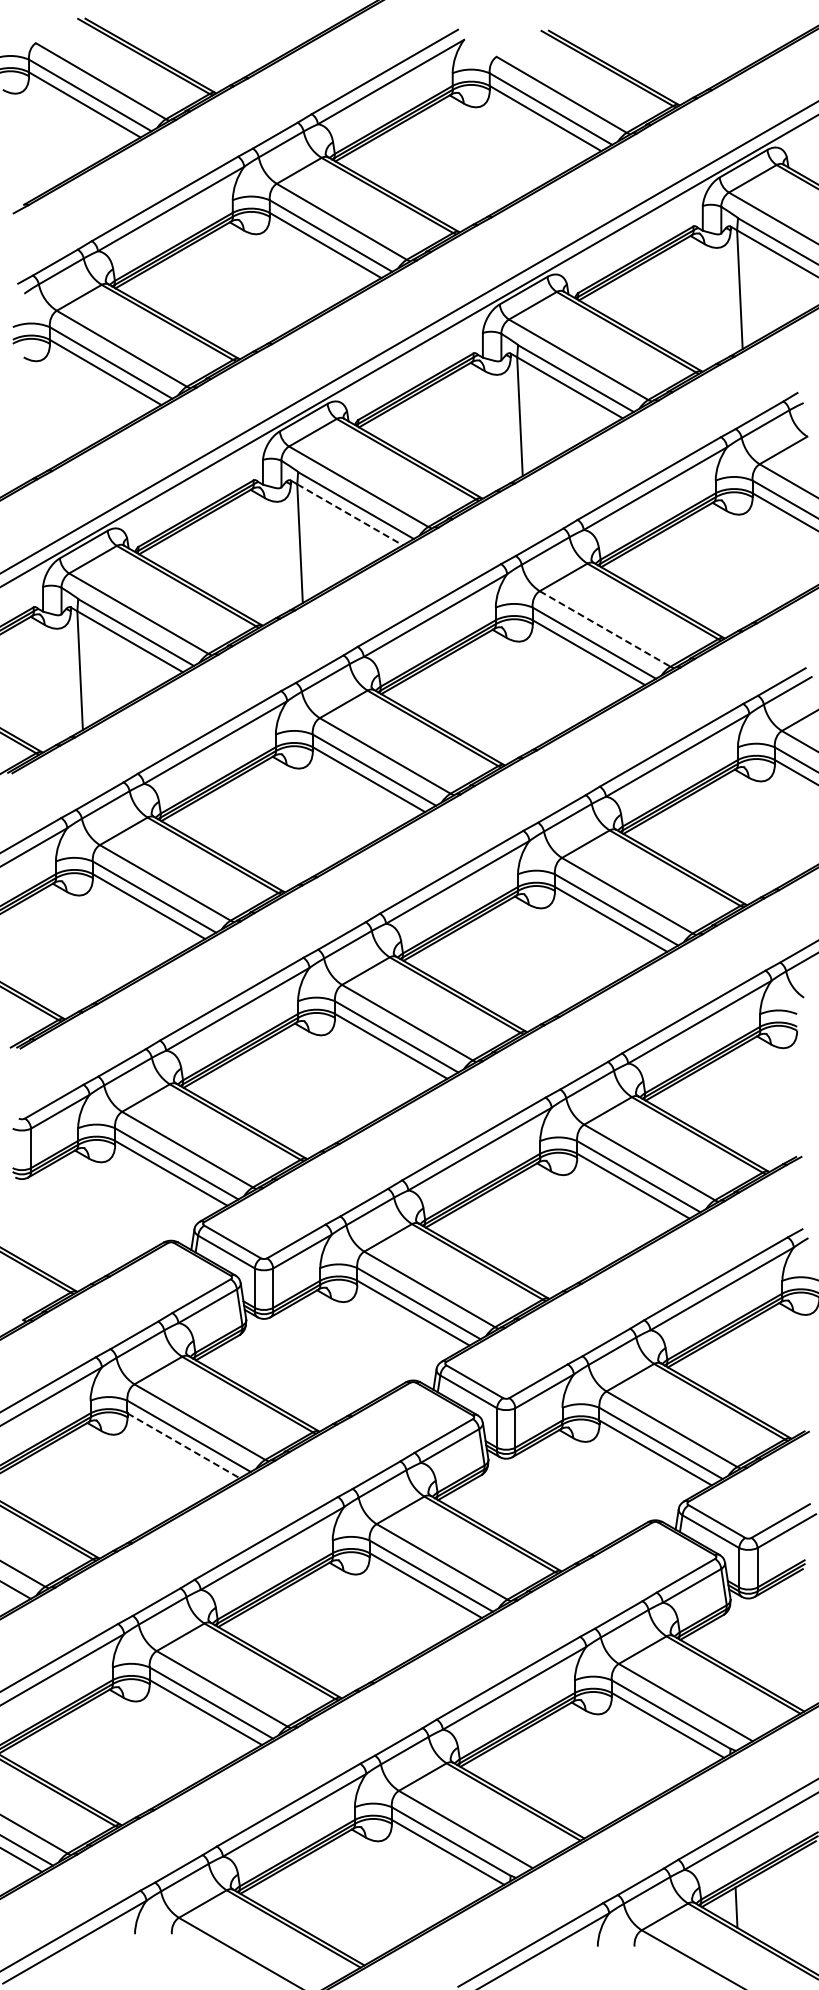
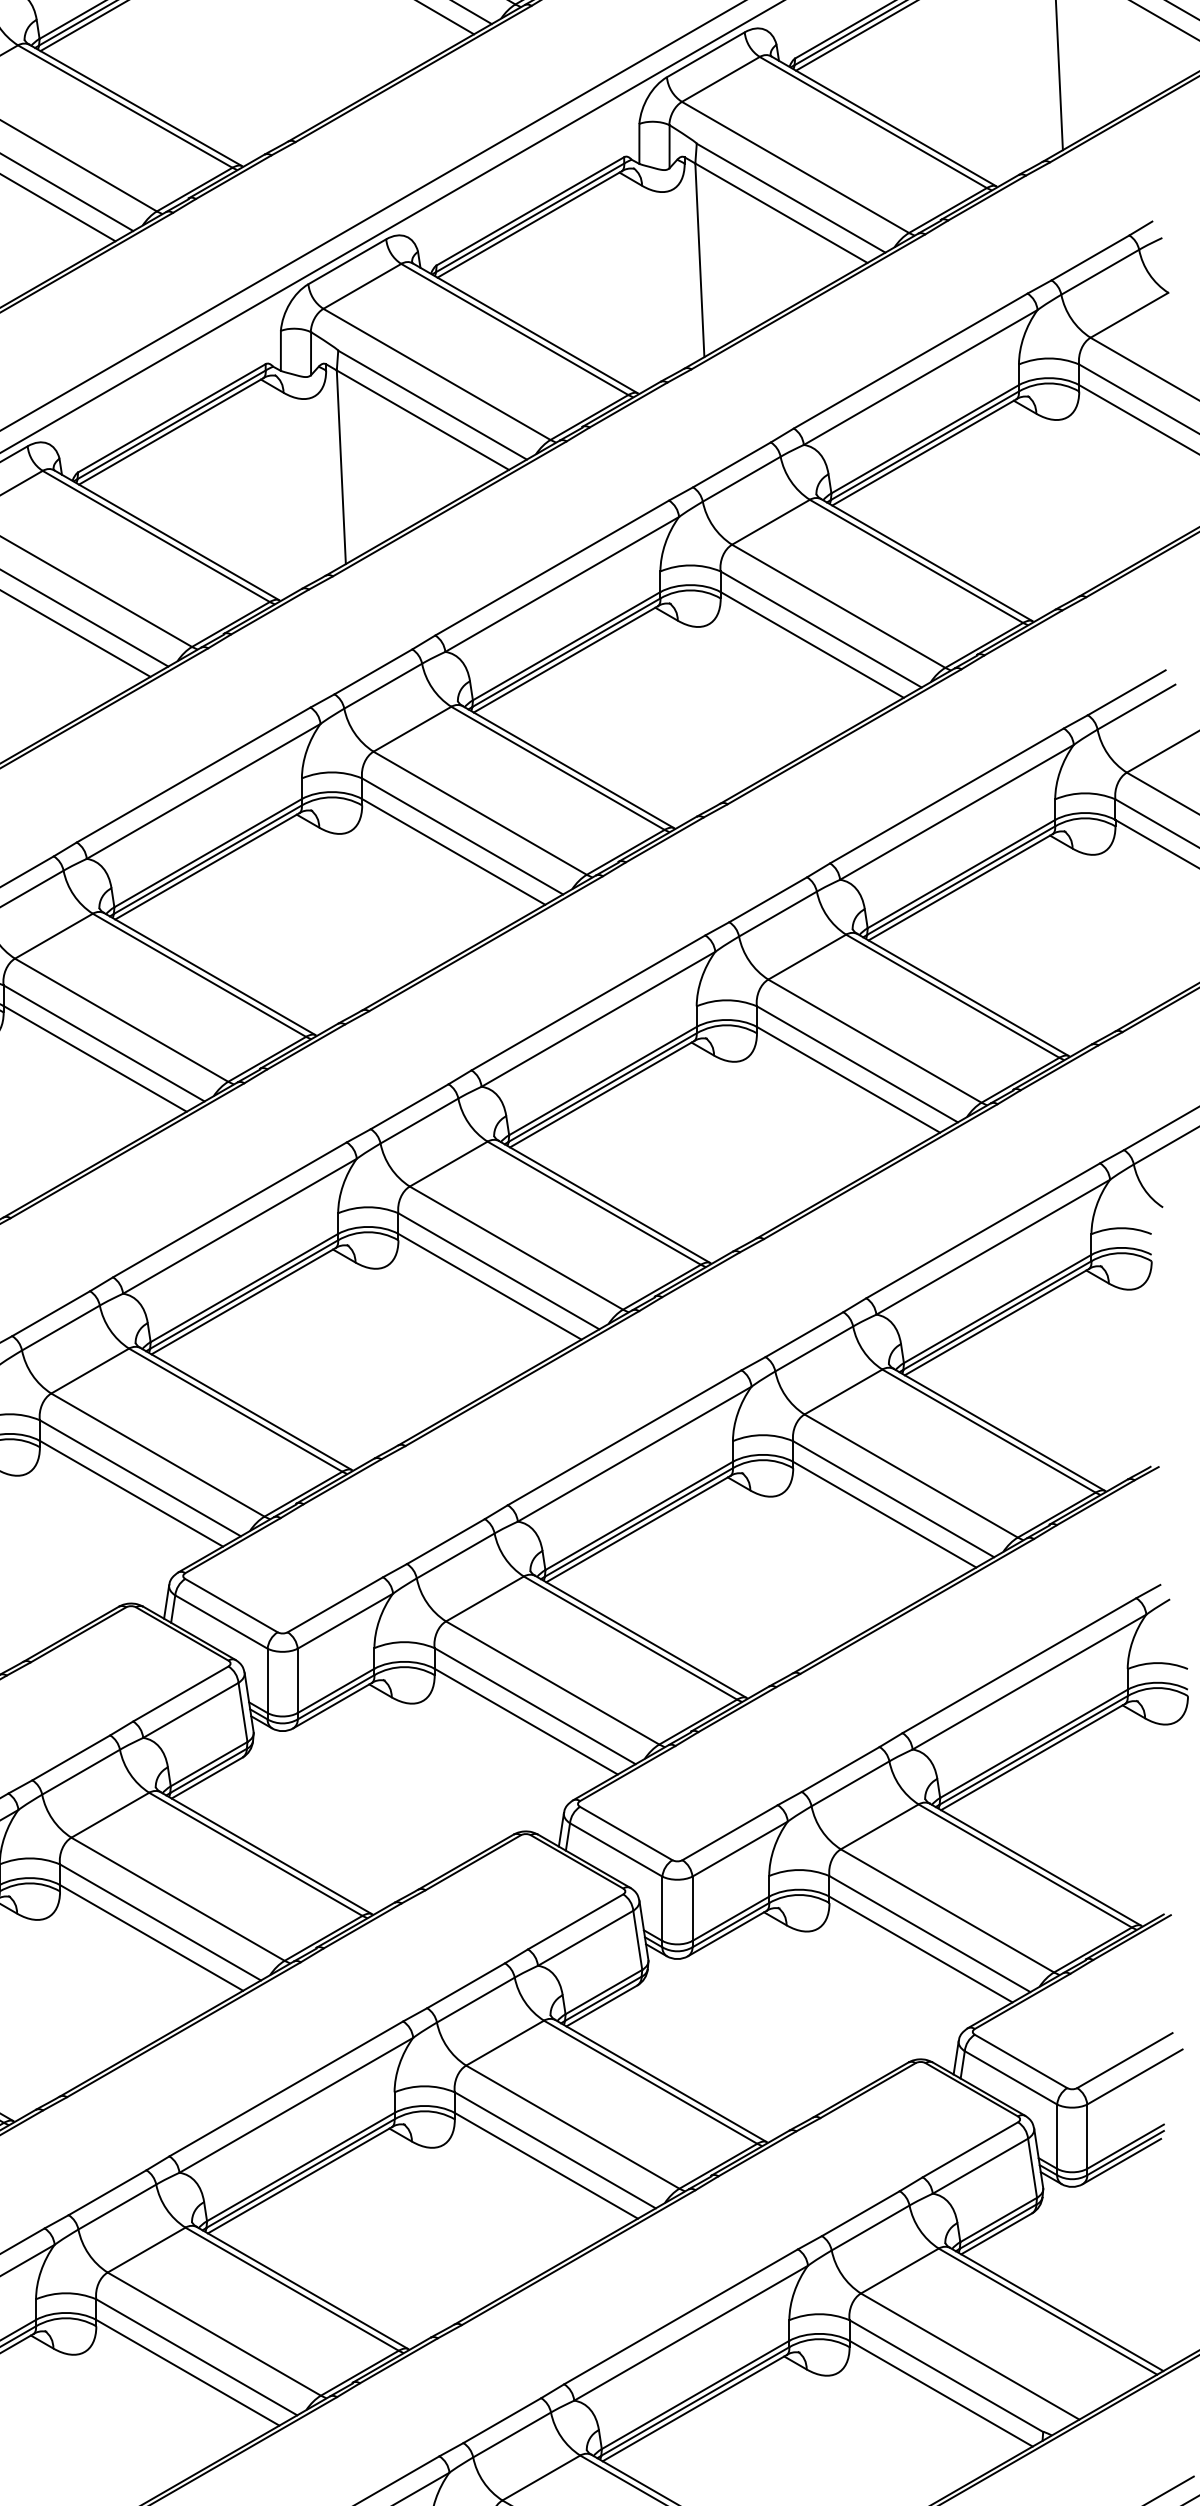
line: (350, 514) -> (423, 419), dashed -> solid
line: (605, 628) -> (839, 605), dashed -> solid
line: (183, 1445) -> (151, 1937), dashed -> solid

